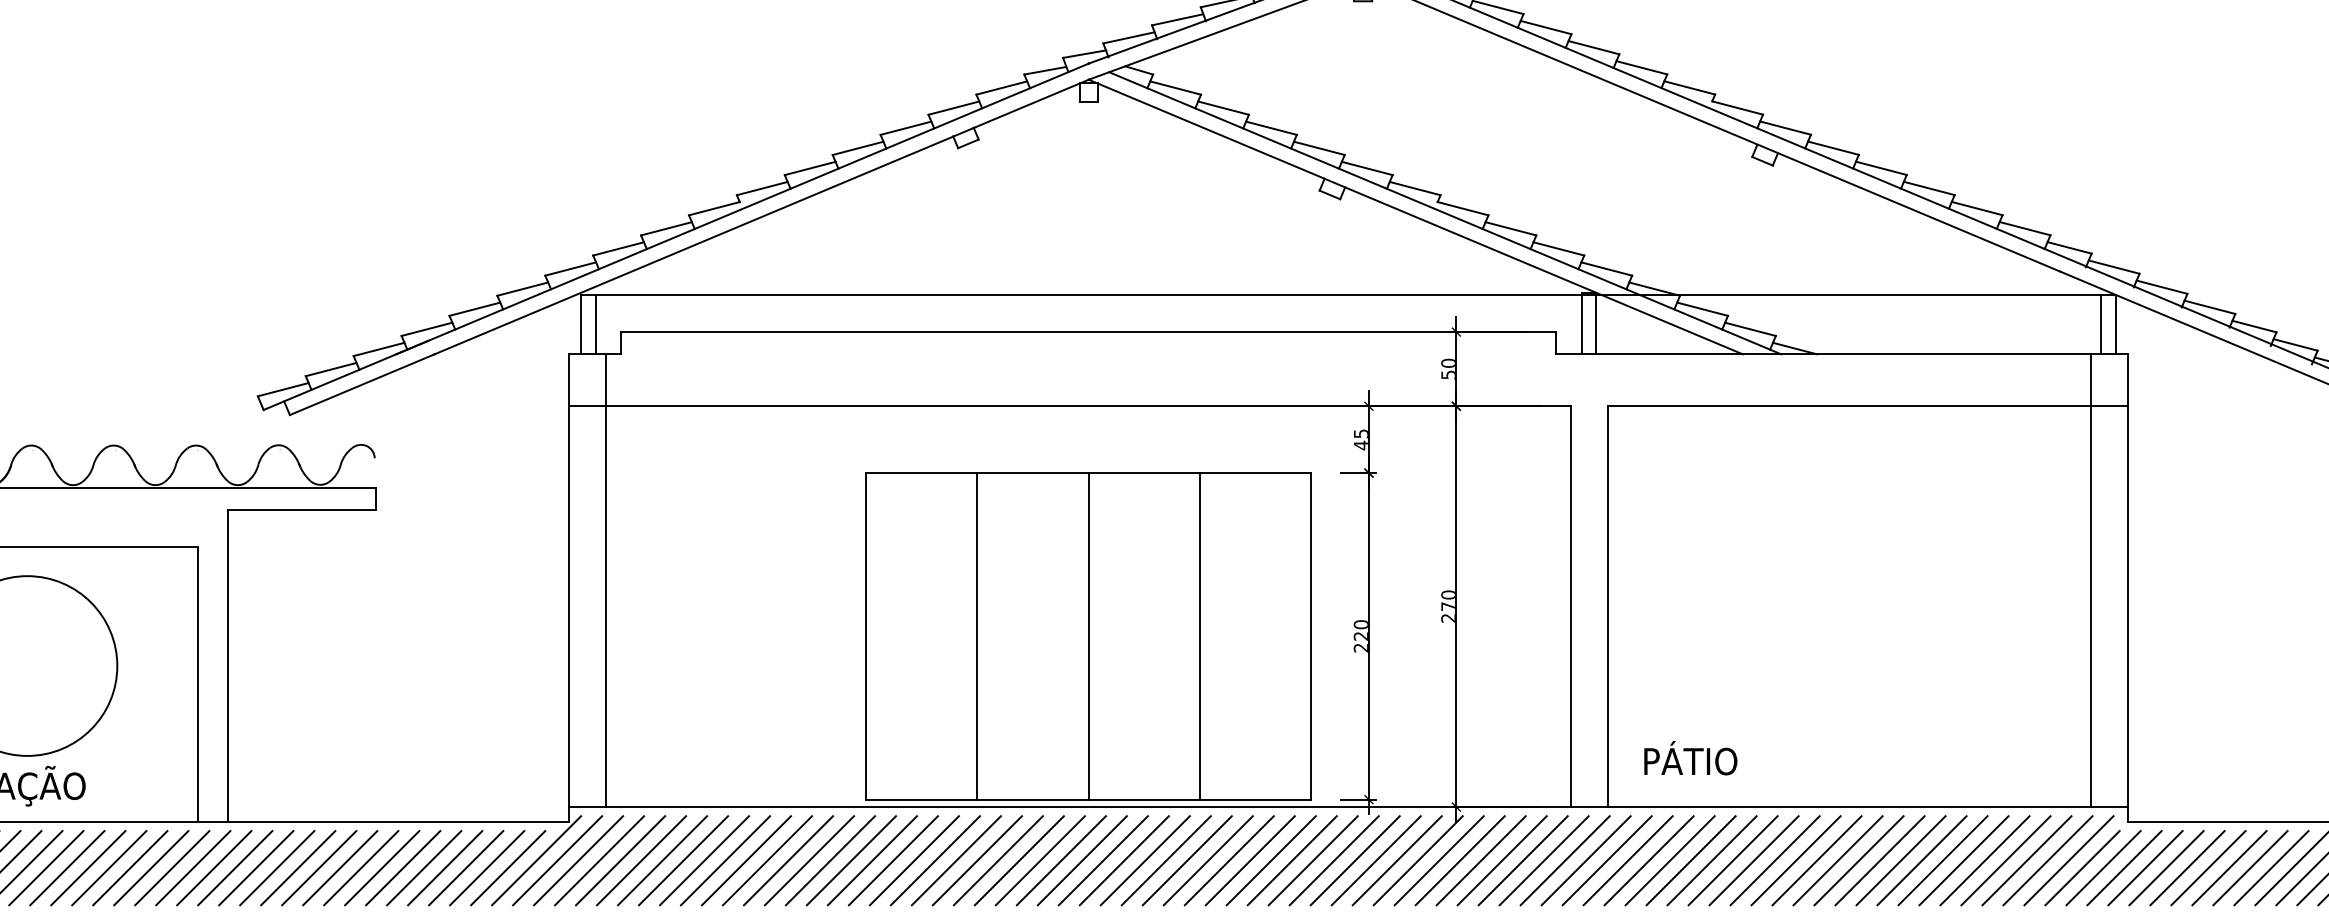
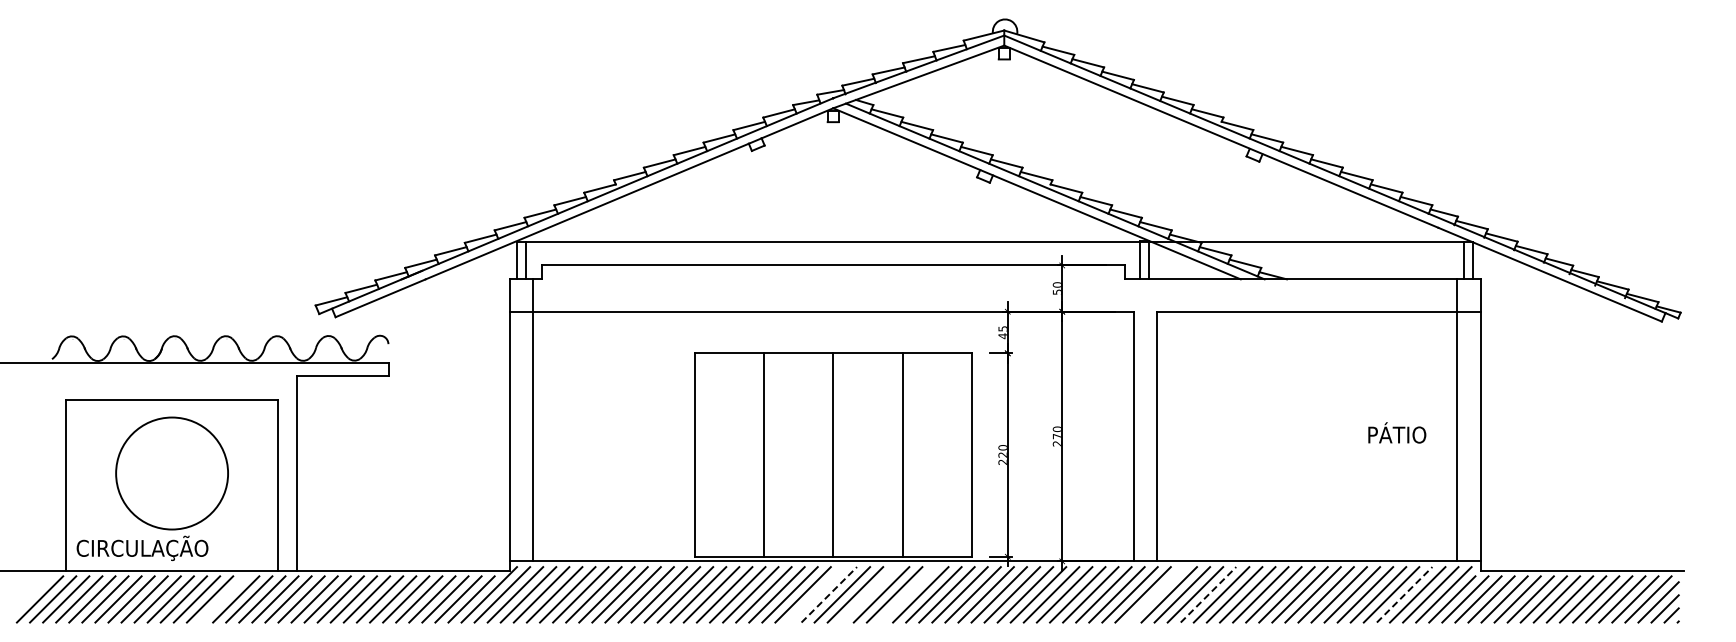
text: (1691, 757) -> (1397, 432), moved
line: (1060, 860) -> (815, 594), removed
line: (1082, 860) -> (829, 594), solid -> dashed
line: (1145, 860) -> (868, 594), removed
line: (1207, 860) -> (907, 594), removed
line: (1606, 860) -> (1155, 594), removed
line: (1691, 860) -> (1208, 594), solid -> dashed
line: (2007, 860) -> (1405, 594), solid -> dashed
line: (109, 868) -> (223, 599), removed

